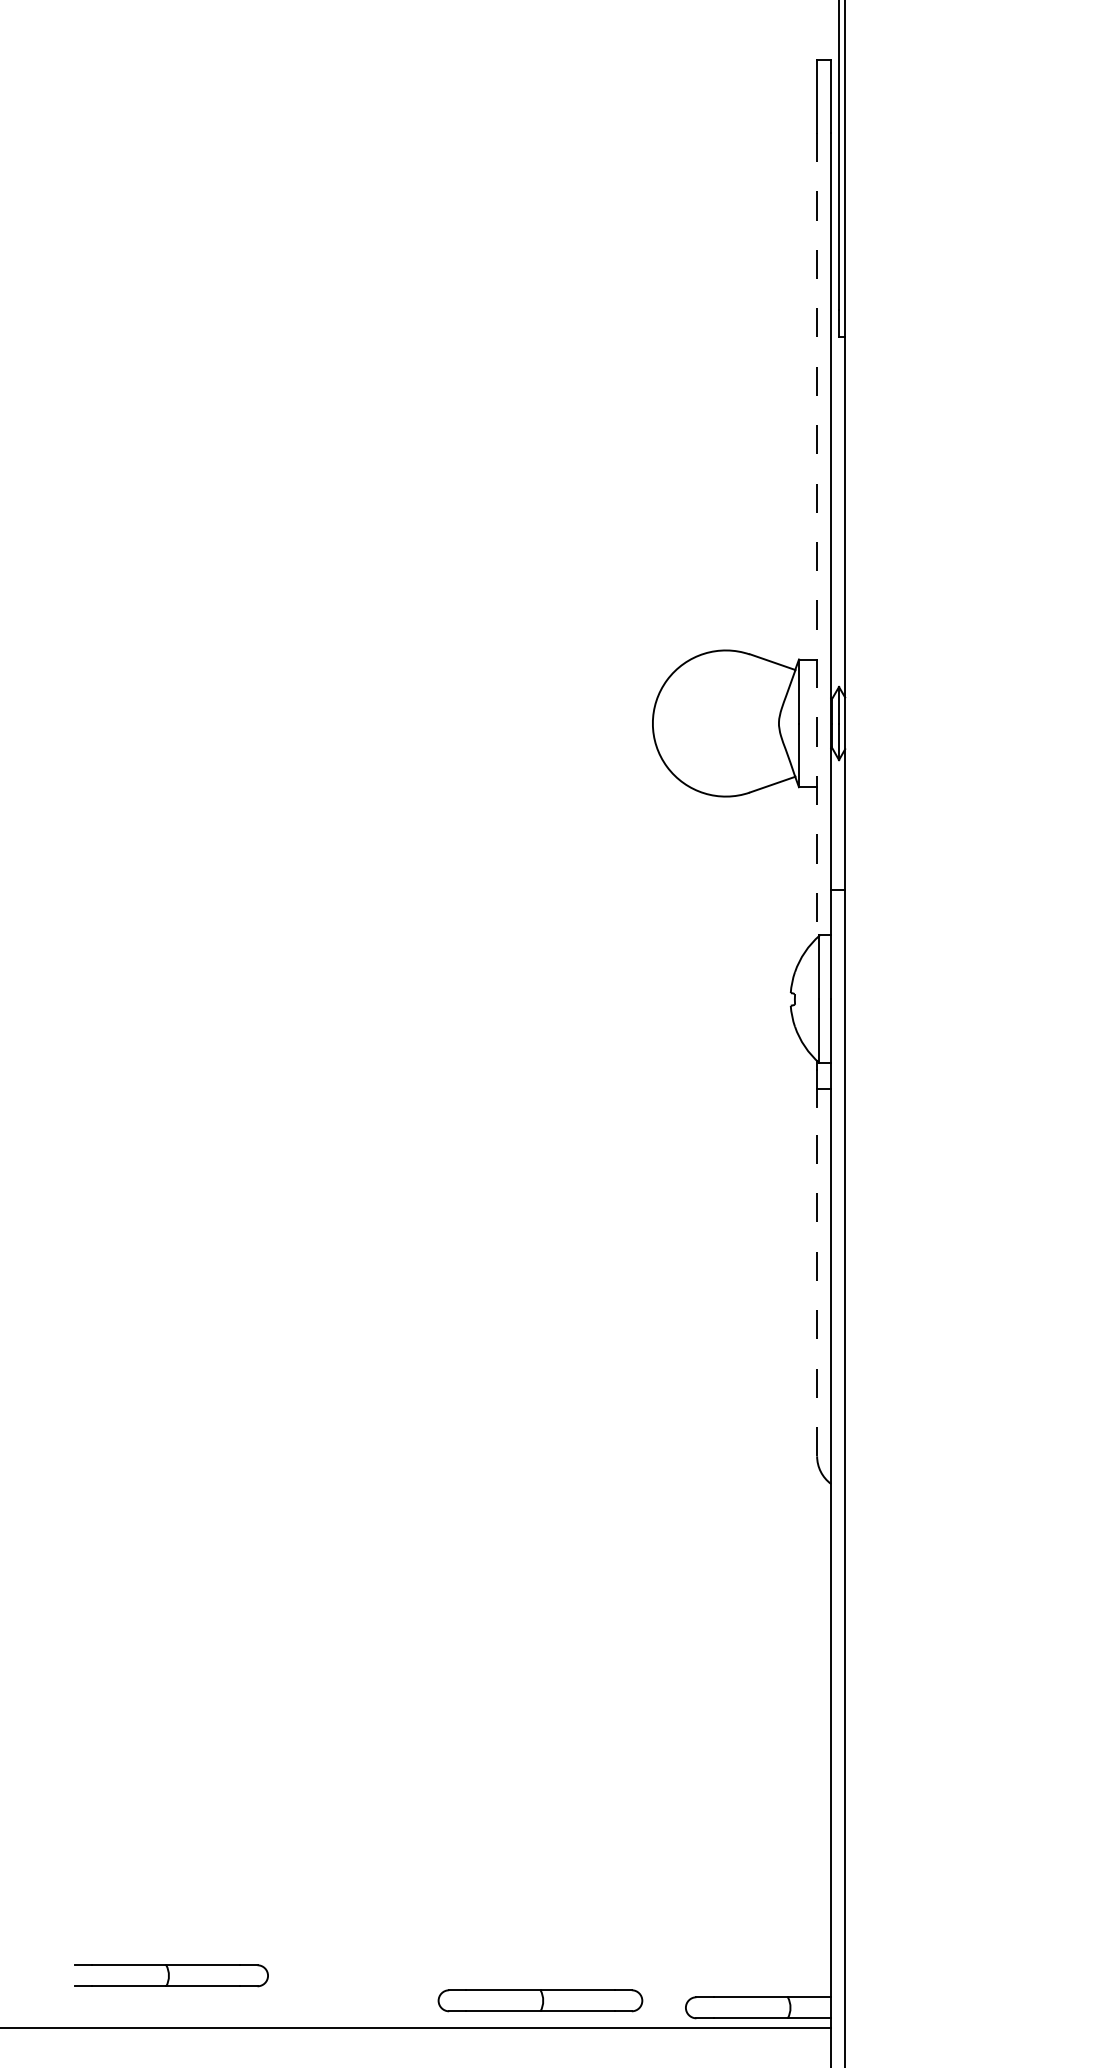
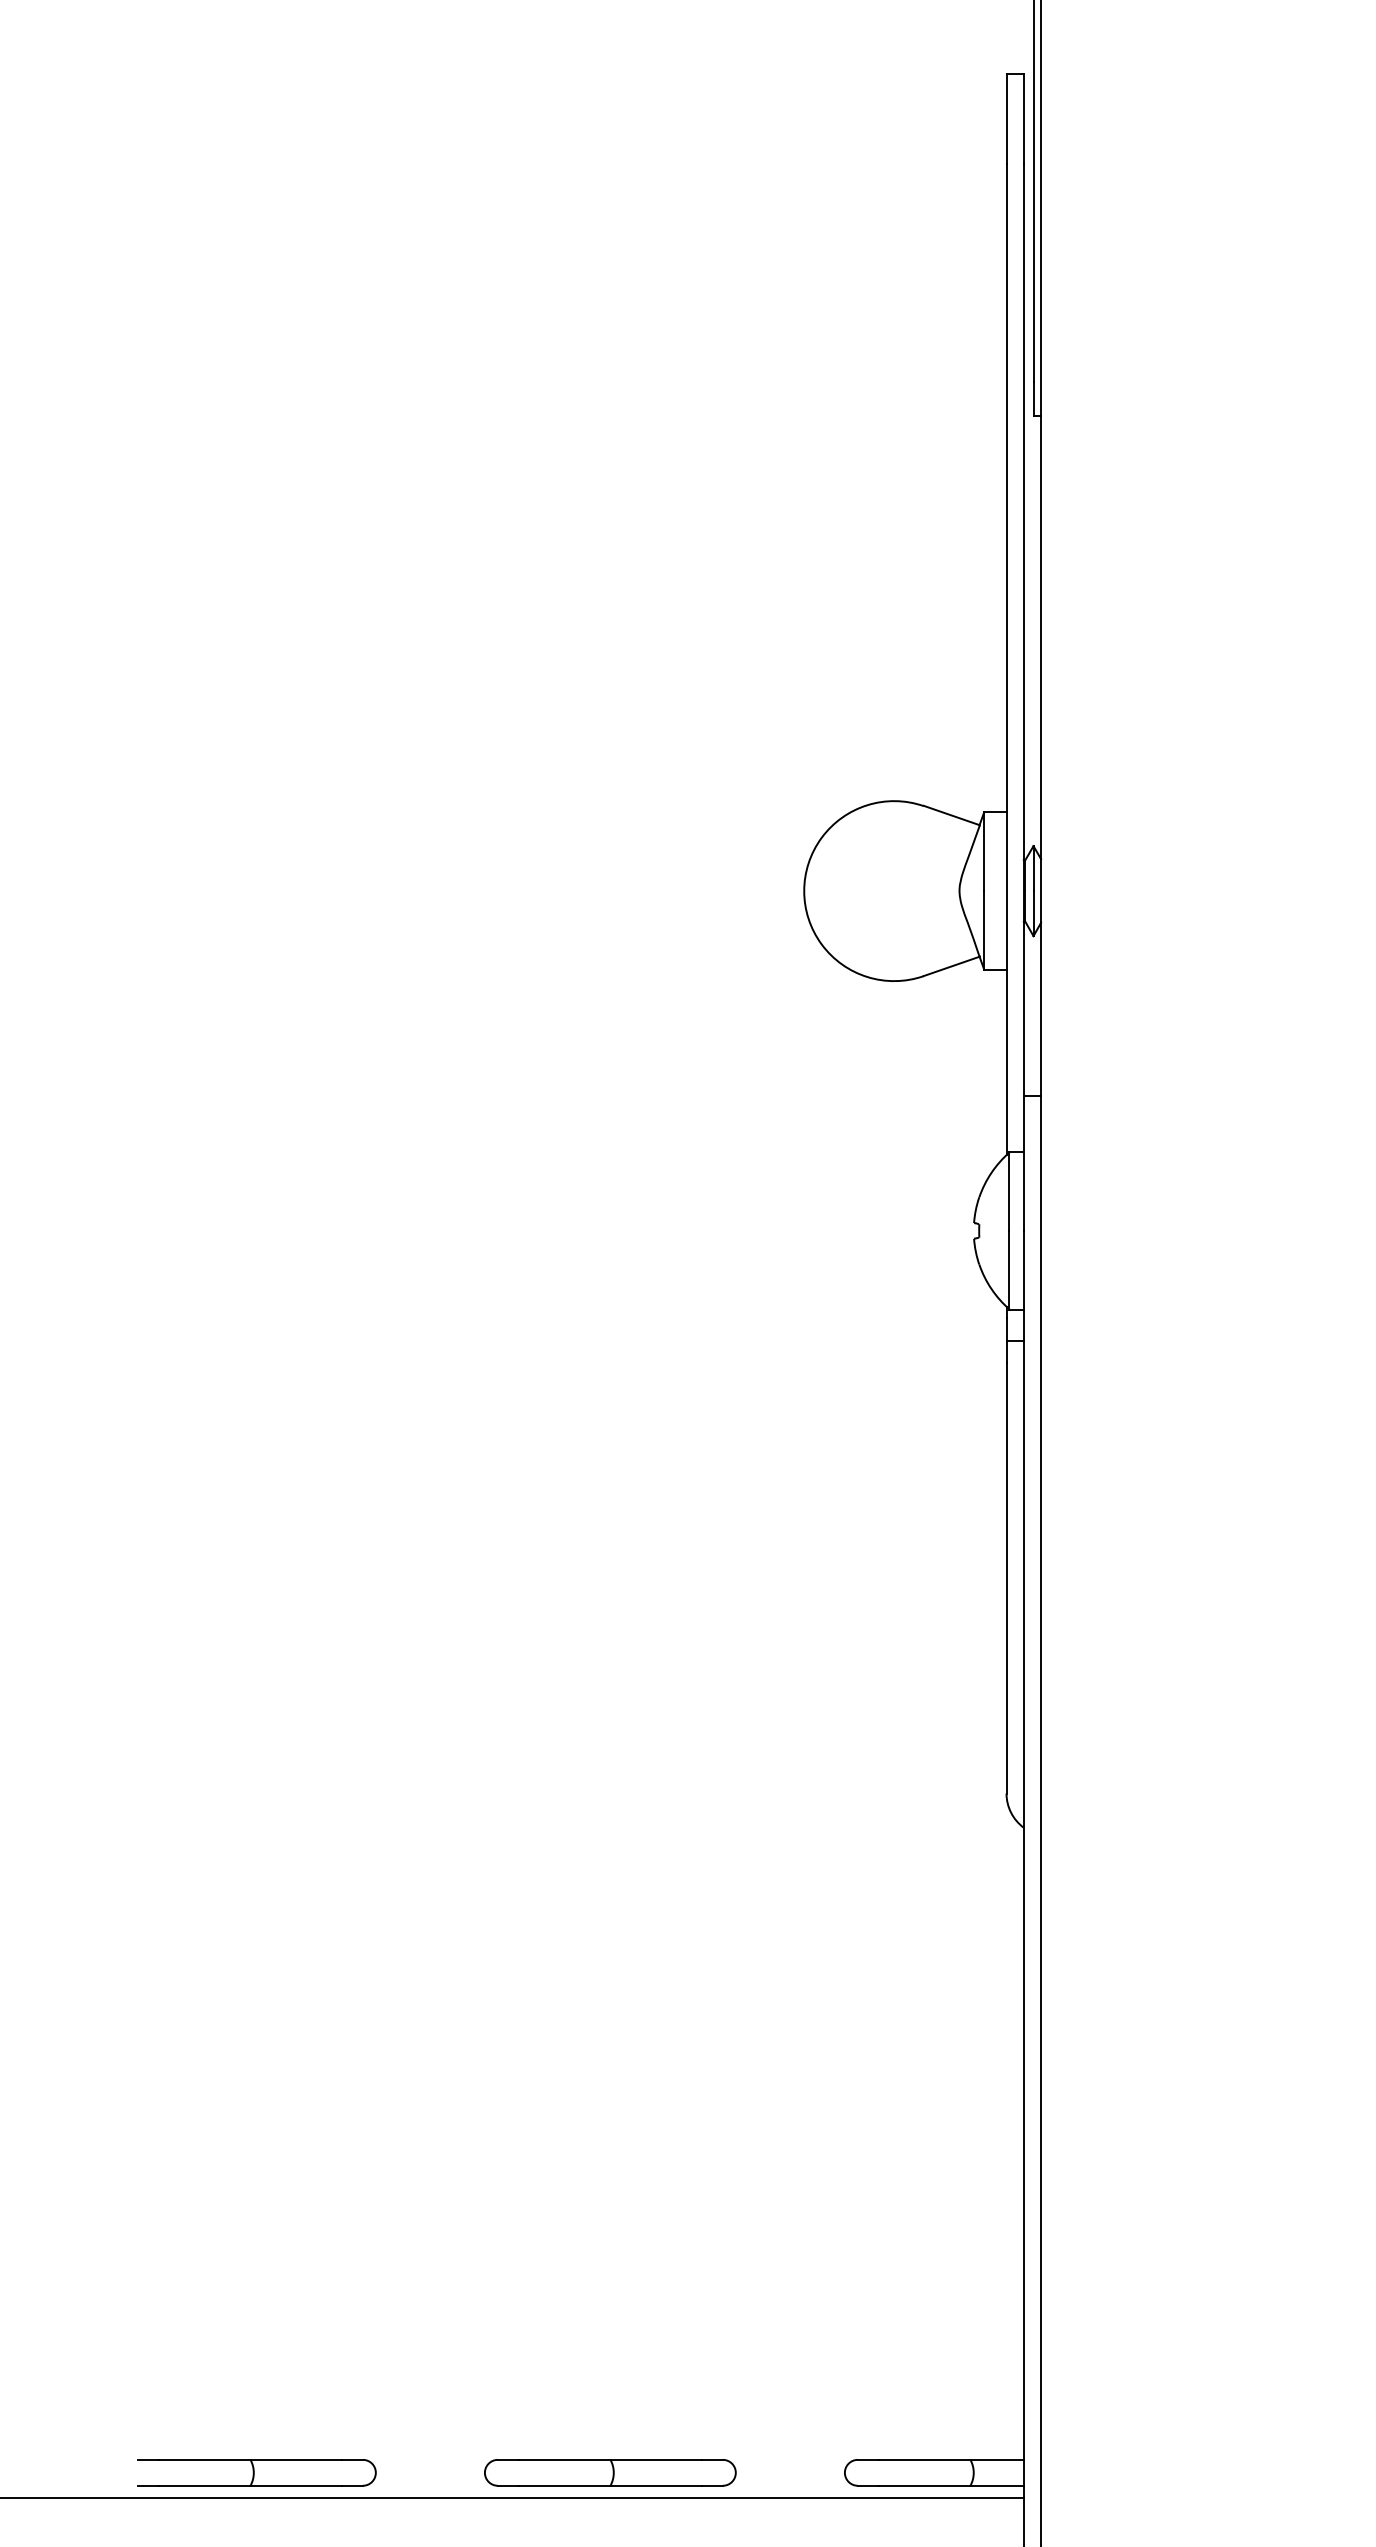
line: (817, 535) -> (1006, 659), dashed -> solid
line: (817, 1281) -> (1006, 1578), dashed -> solid
part: (171, 1975) -> (256, 2472), moved
part: (540, 2000) -> (610, 2472), moved

